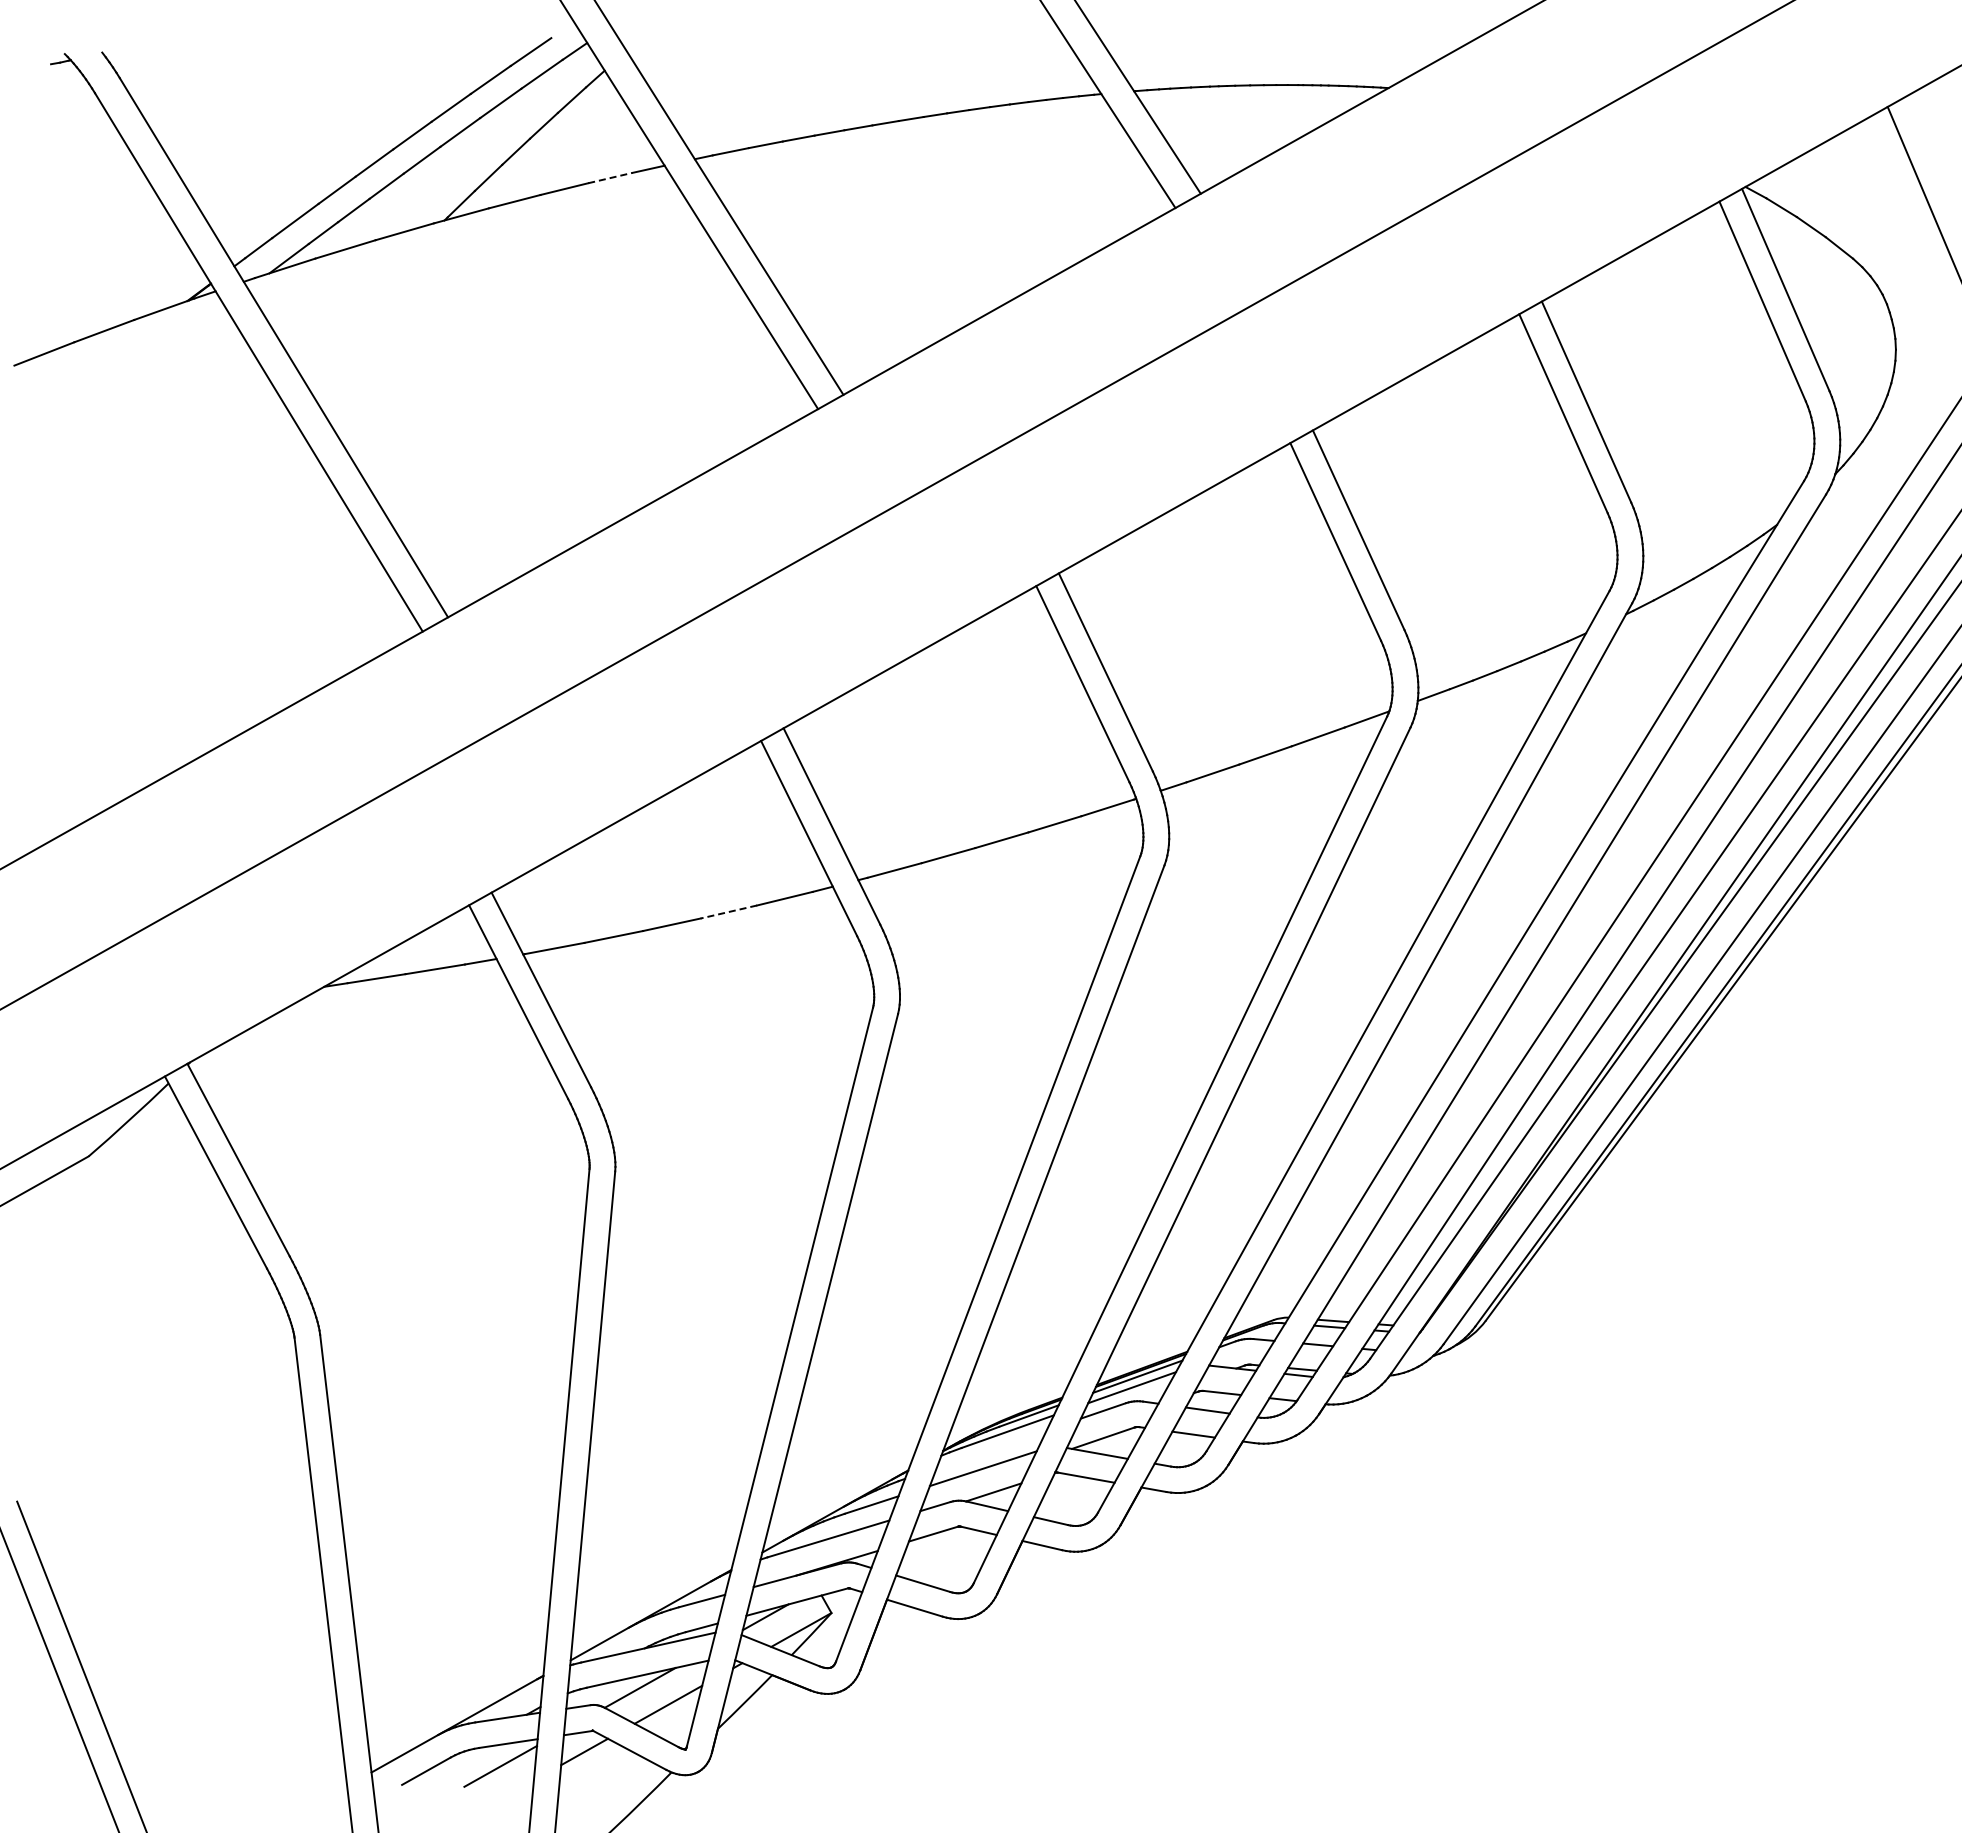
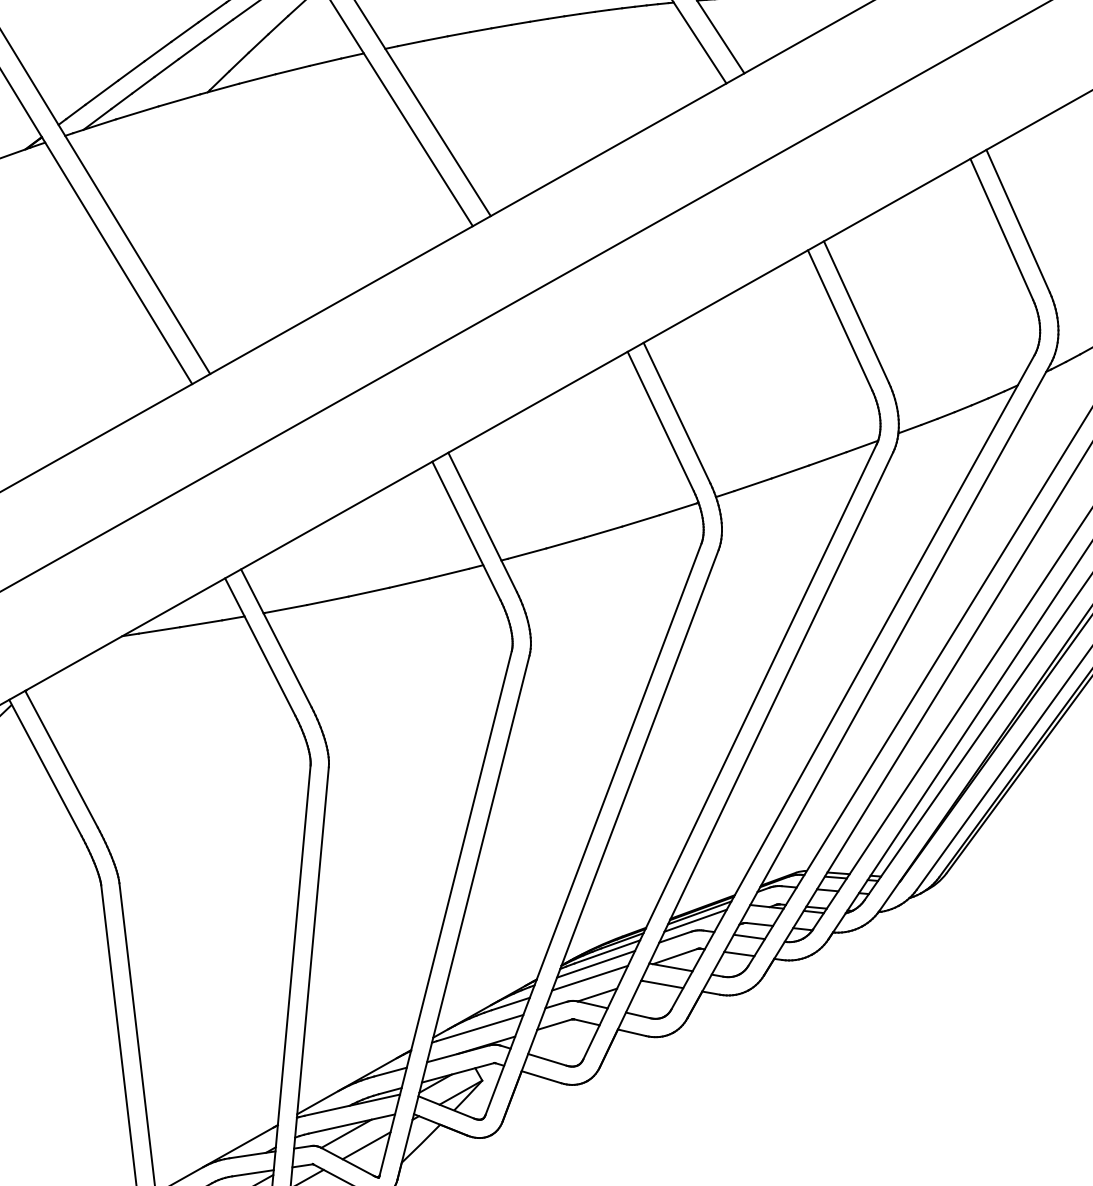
line: (610, 178) -> (325, 62), dashed -> solid
line: (728, 912) -> (409, 583), dashed -> solid
line: (991, 1448) -> (595, 963), added

